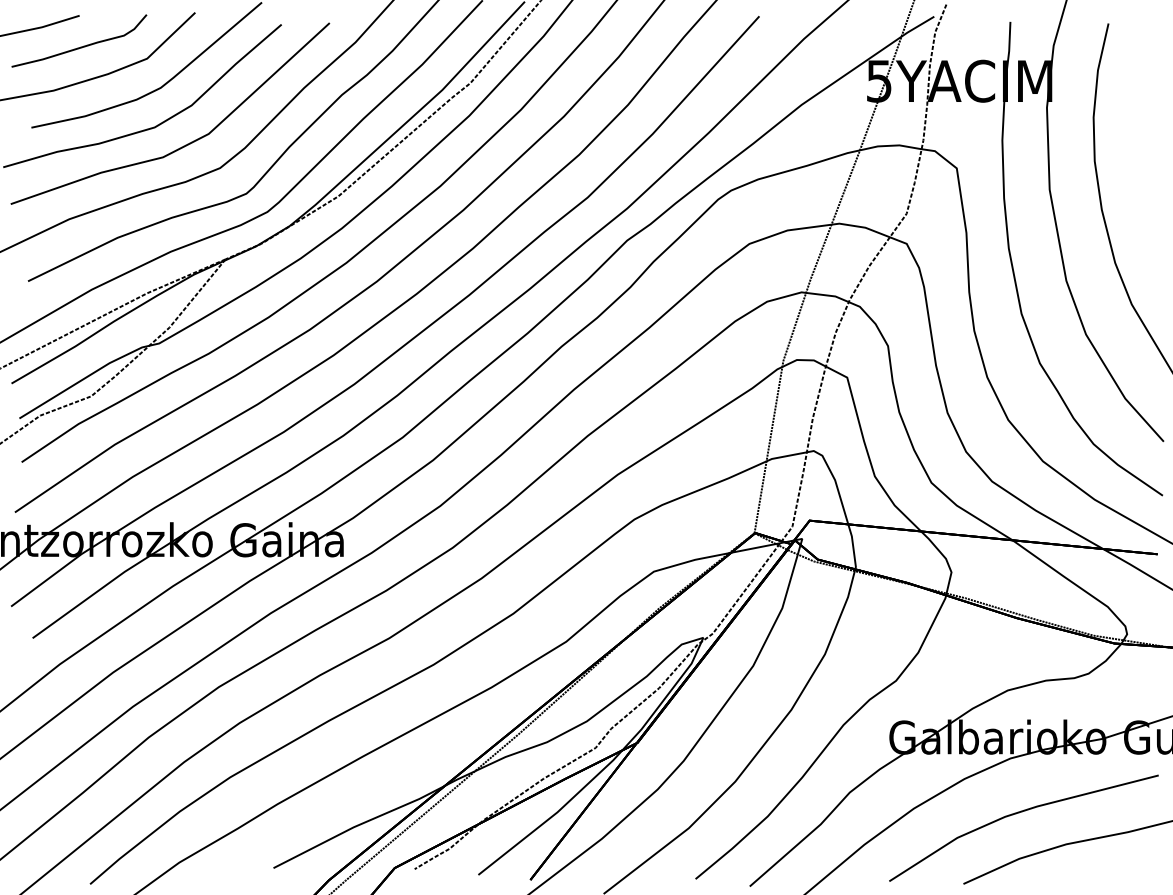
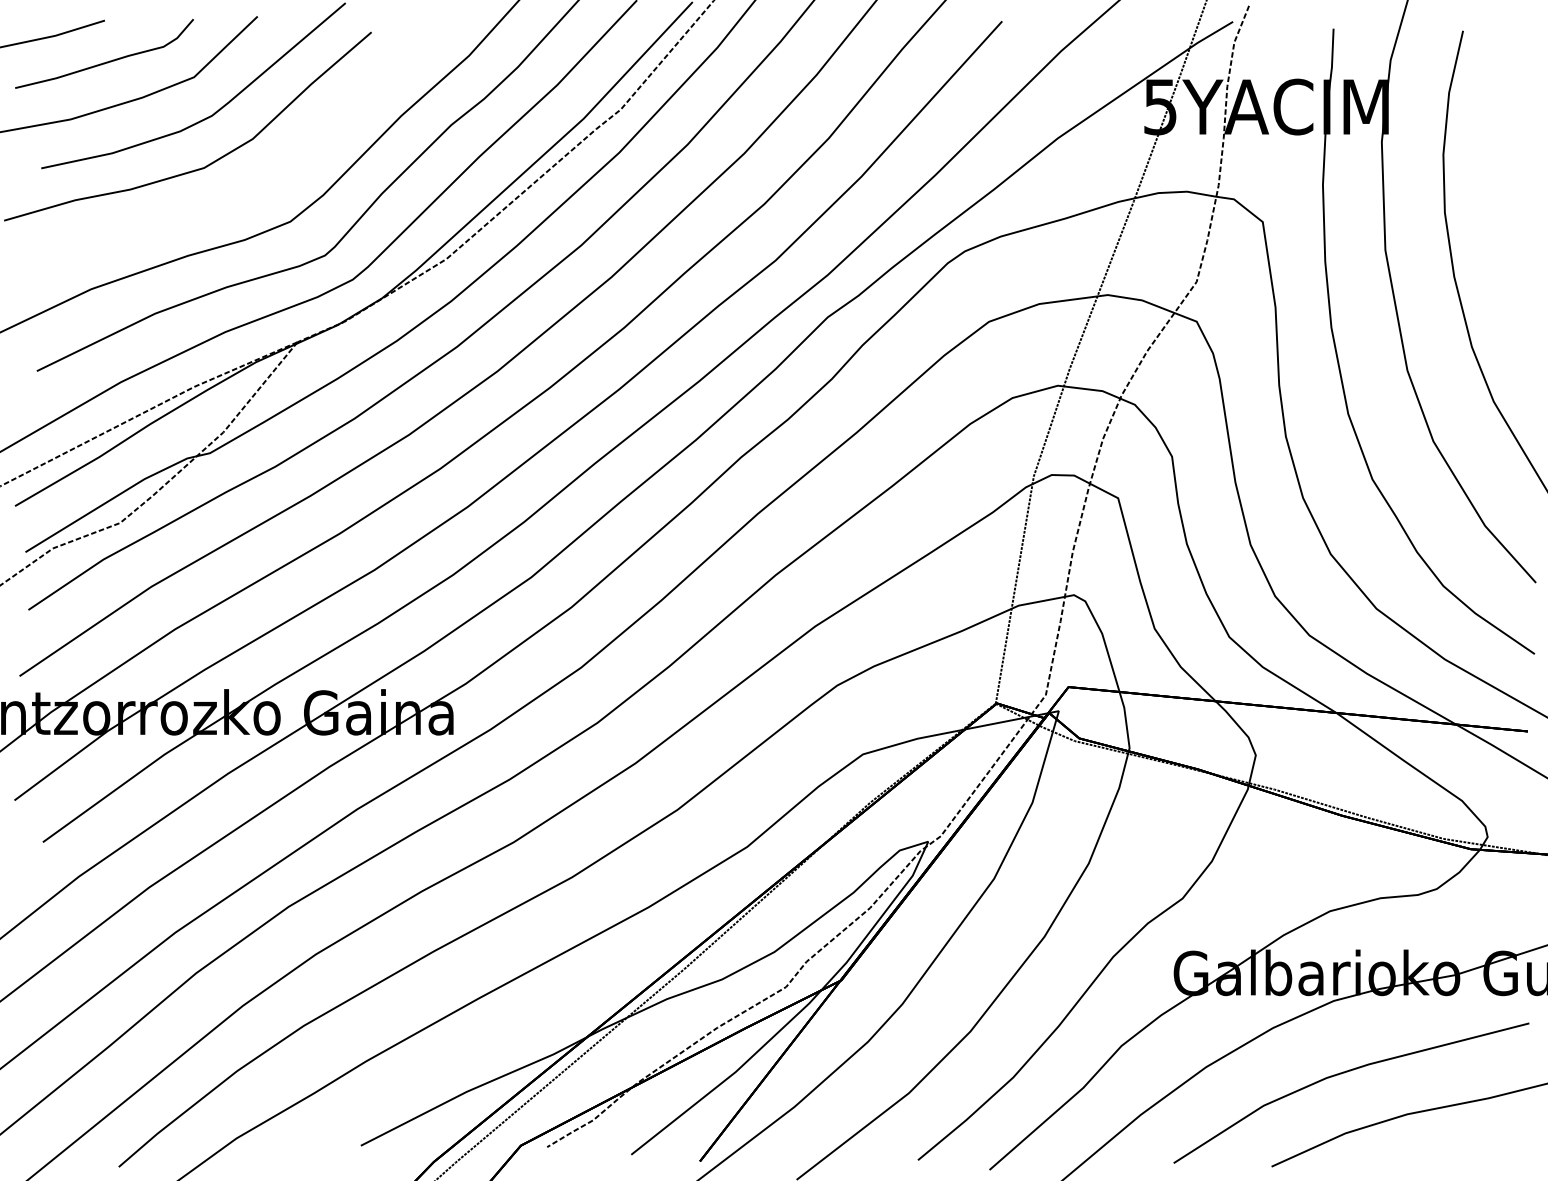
part: (185, 144) -> (244, 190), removed

